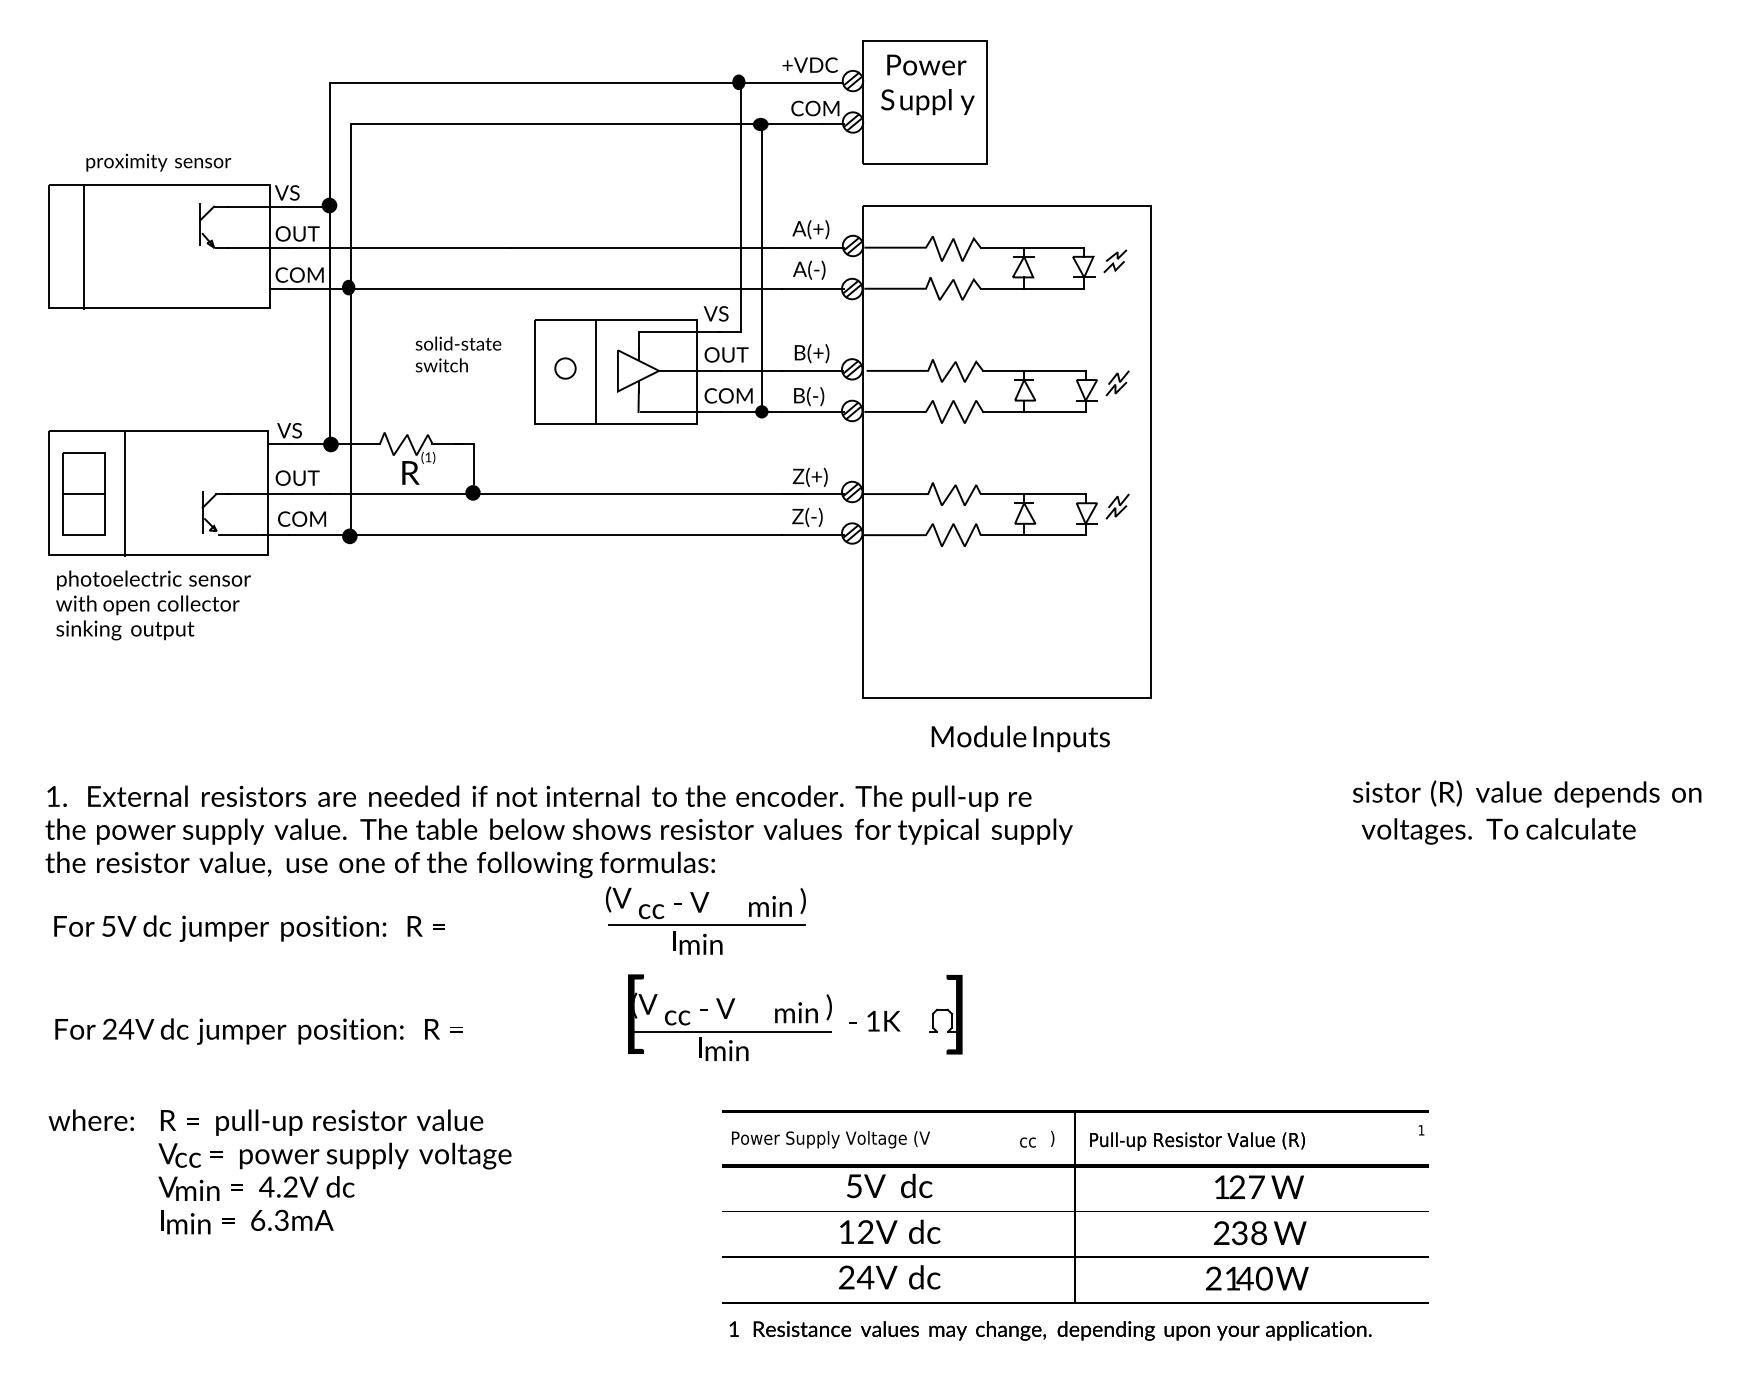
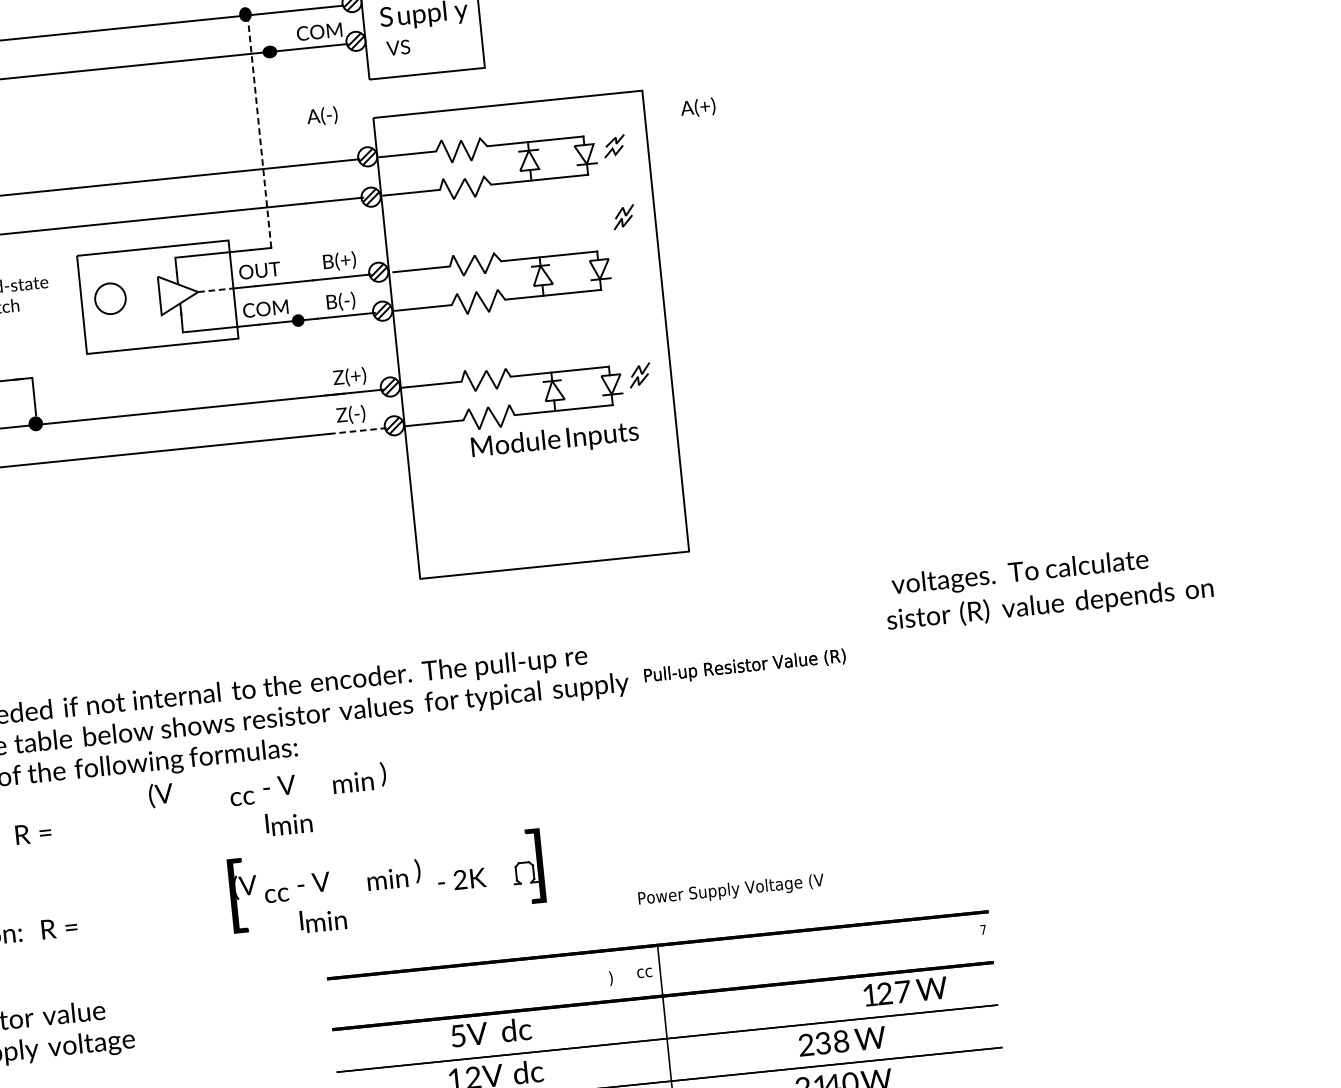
line: (741, 207) -> (259, 131), solid -> dashed
text: (810, 229) -> (697, 107), moved
line: (761, 267) -> (284, 185), removed
text: (809, 269) -> (322, 115), moved
text: (715, 313) -> (397, 47), moved
part: (565, 368) -> (110, 298), size x1.6
line: (679, 370) -> (217, 289), solid -> dashed
line: (596, 371) -> (139, 298), removed
part: (1117, 383) -> (623, 217), moved
line: (813, 535) -> (358, 431), solid -> dashed
text: (1020, 738) -> (554, 440), moved
text: (1498, 831) -> (1019, 573), moved
text: (618, 899) -> (160, 795), moved
line: (706, 925) -> (295, 806), removed
text: (873, 1020) -> (460, 879), 1K -> 2K
line: (732, 1031) -> (329, 902), removed
text: (1421, 1130) -> (983, 930), 1 -> 7
text: (1058, 1138) -> (644, 971), ) -> cc
text: (830, 1139) -> (730, 890), moved
text: (1027, 1141) -> (615, 977), cc -> )
text: (1197, 1141) -> (745, 666), moved
text: (1259, 1186) -> (905, 990), moved

